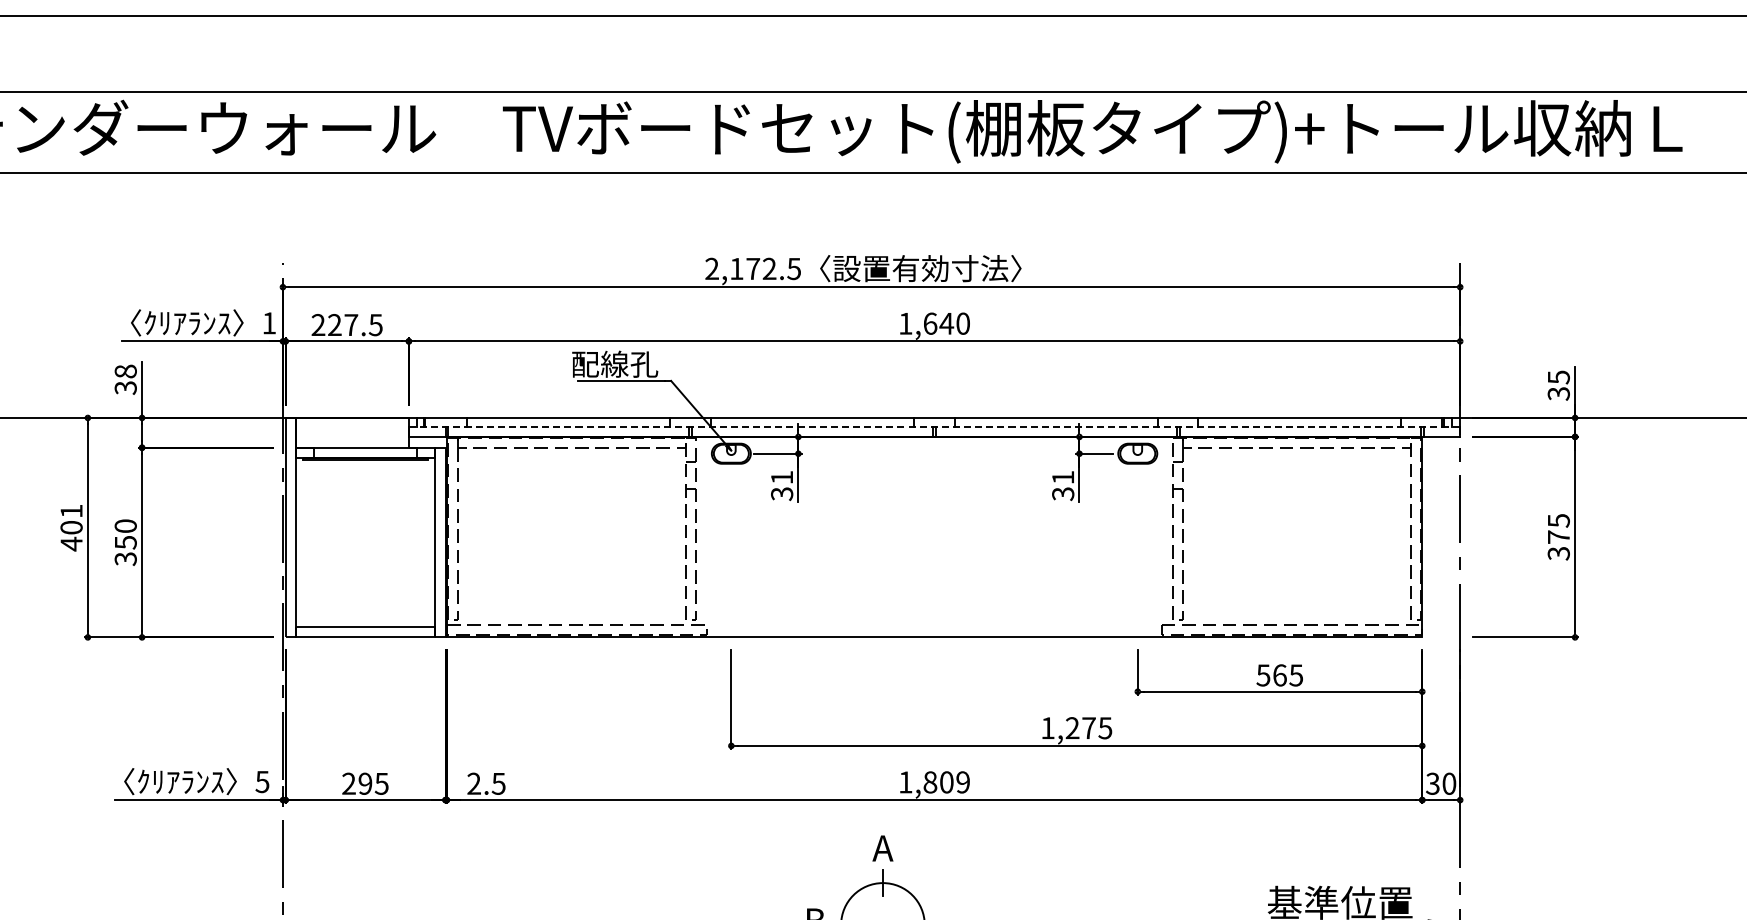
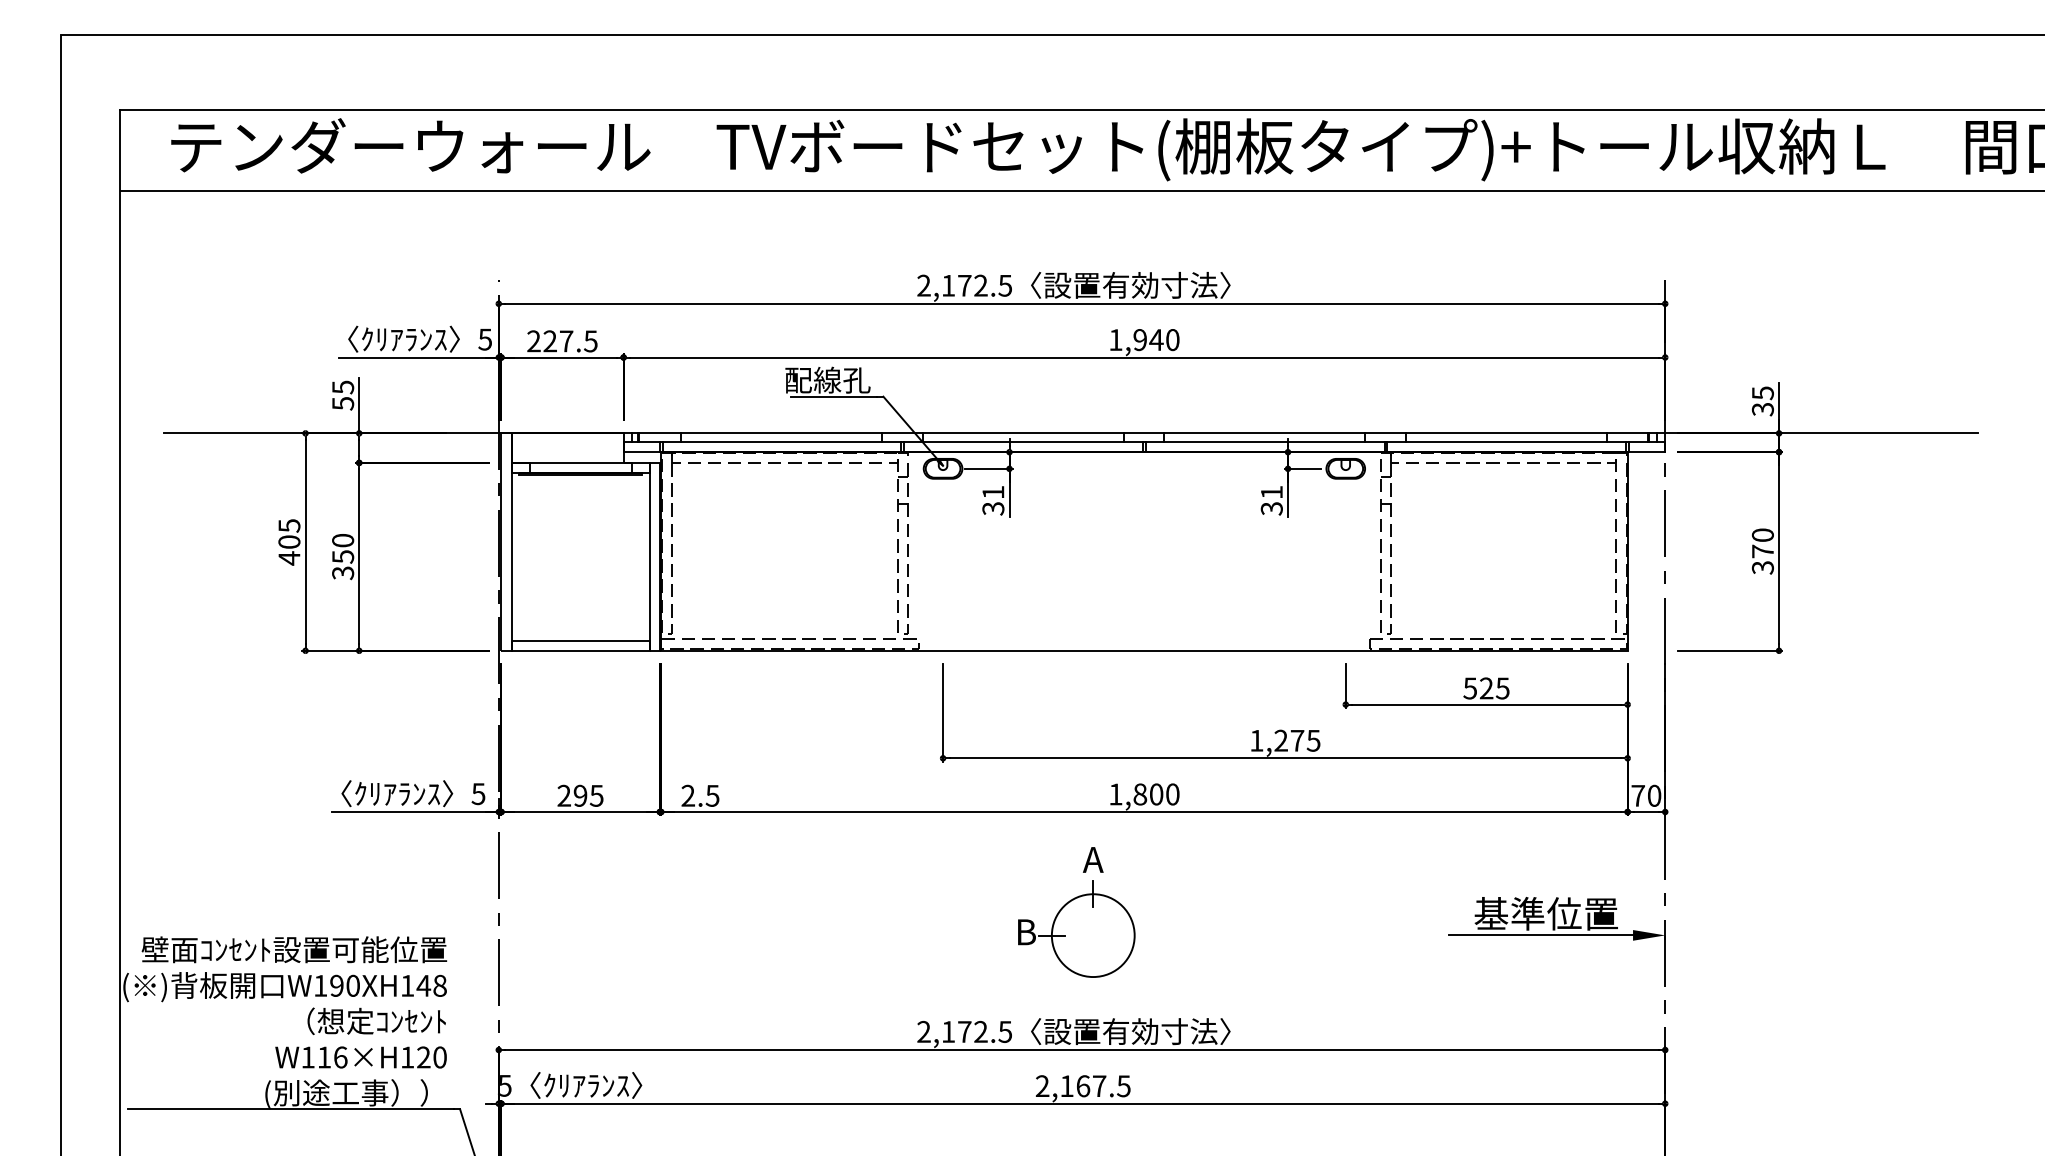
text: (268, 323) -> (484, 339), 1 -> 5
text: (930, 324) -> (1140, 340), 1,640 -> 1,940
text: (126, 378) -> (343, 394), 38 -> 55
line: (934, 426) -> (1144, 441), dashed -> solid
text: (71, 510) -> (289, 525), 401 -> 405
text: (1558, 521) -> (1762, 535), 375 -> 370
text: (1279, 675) -> (1486, 688), 565 -> 525
text: (962, 782) -> (1172, 794), 1,809 -> 1,800
text: (1432, 783) -> (1637, 795), 30 -> 70

